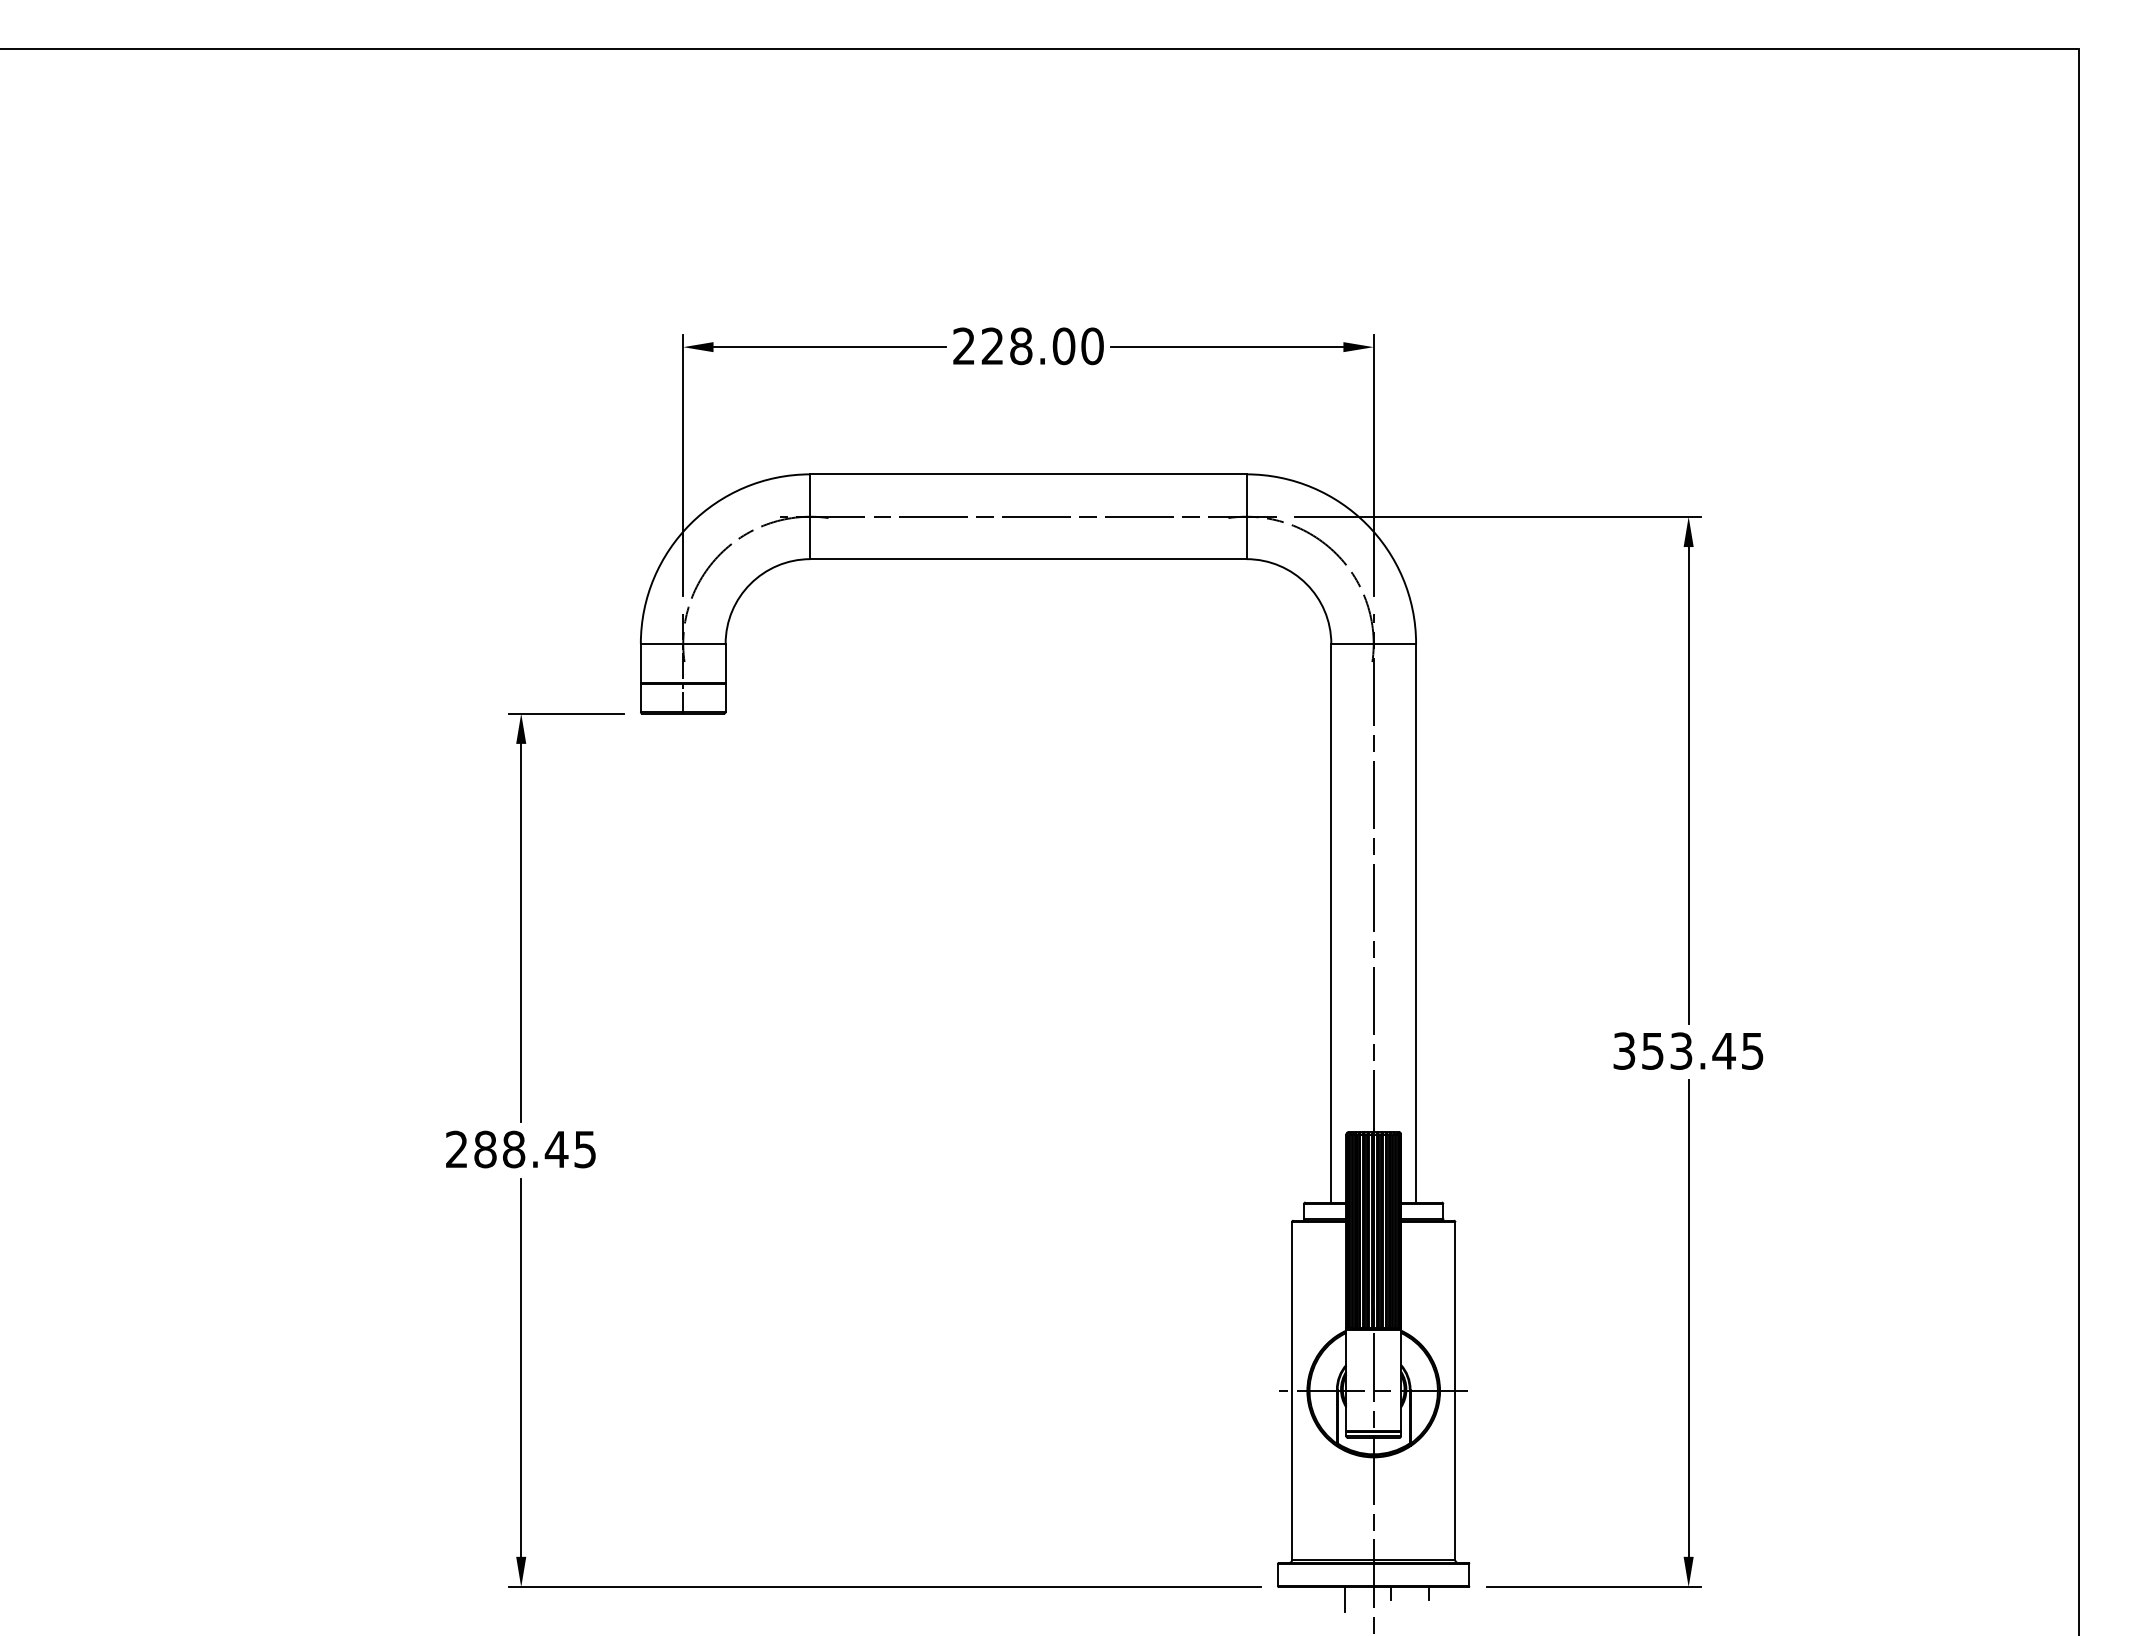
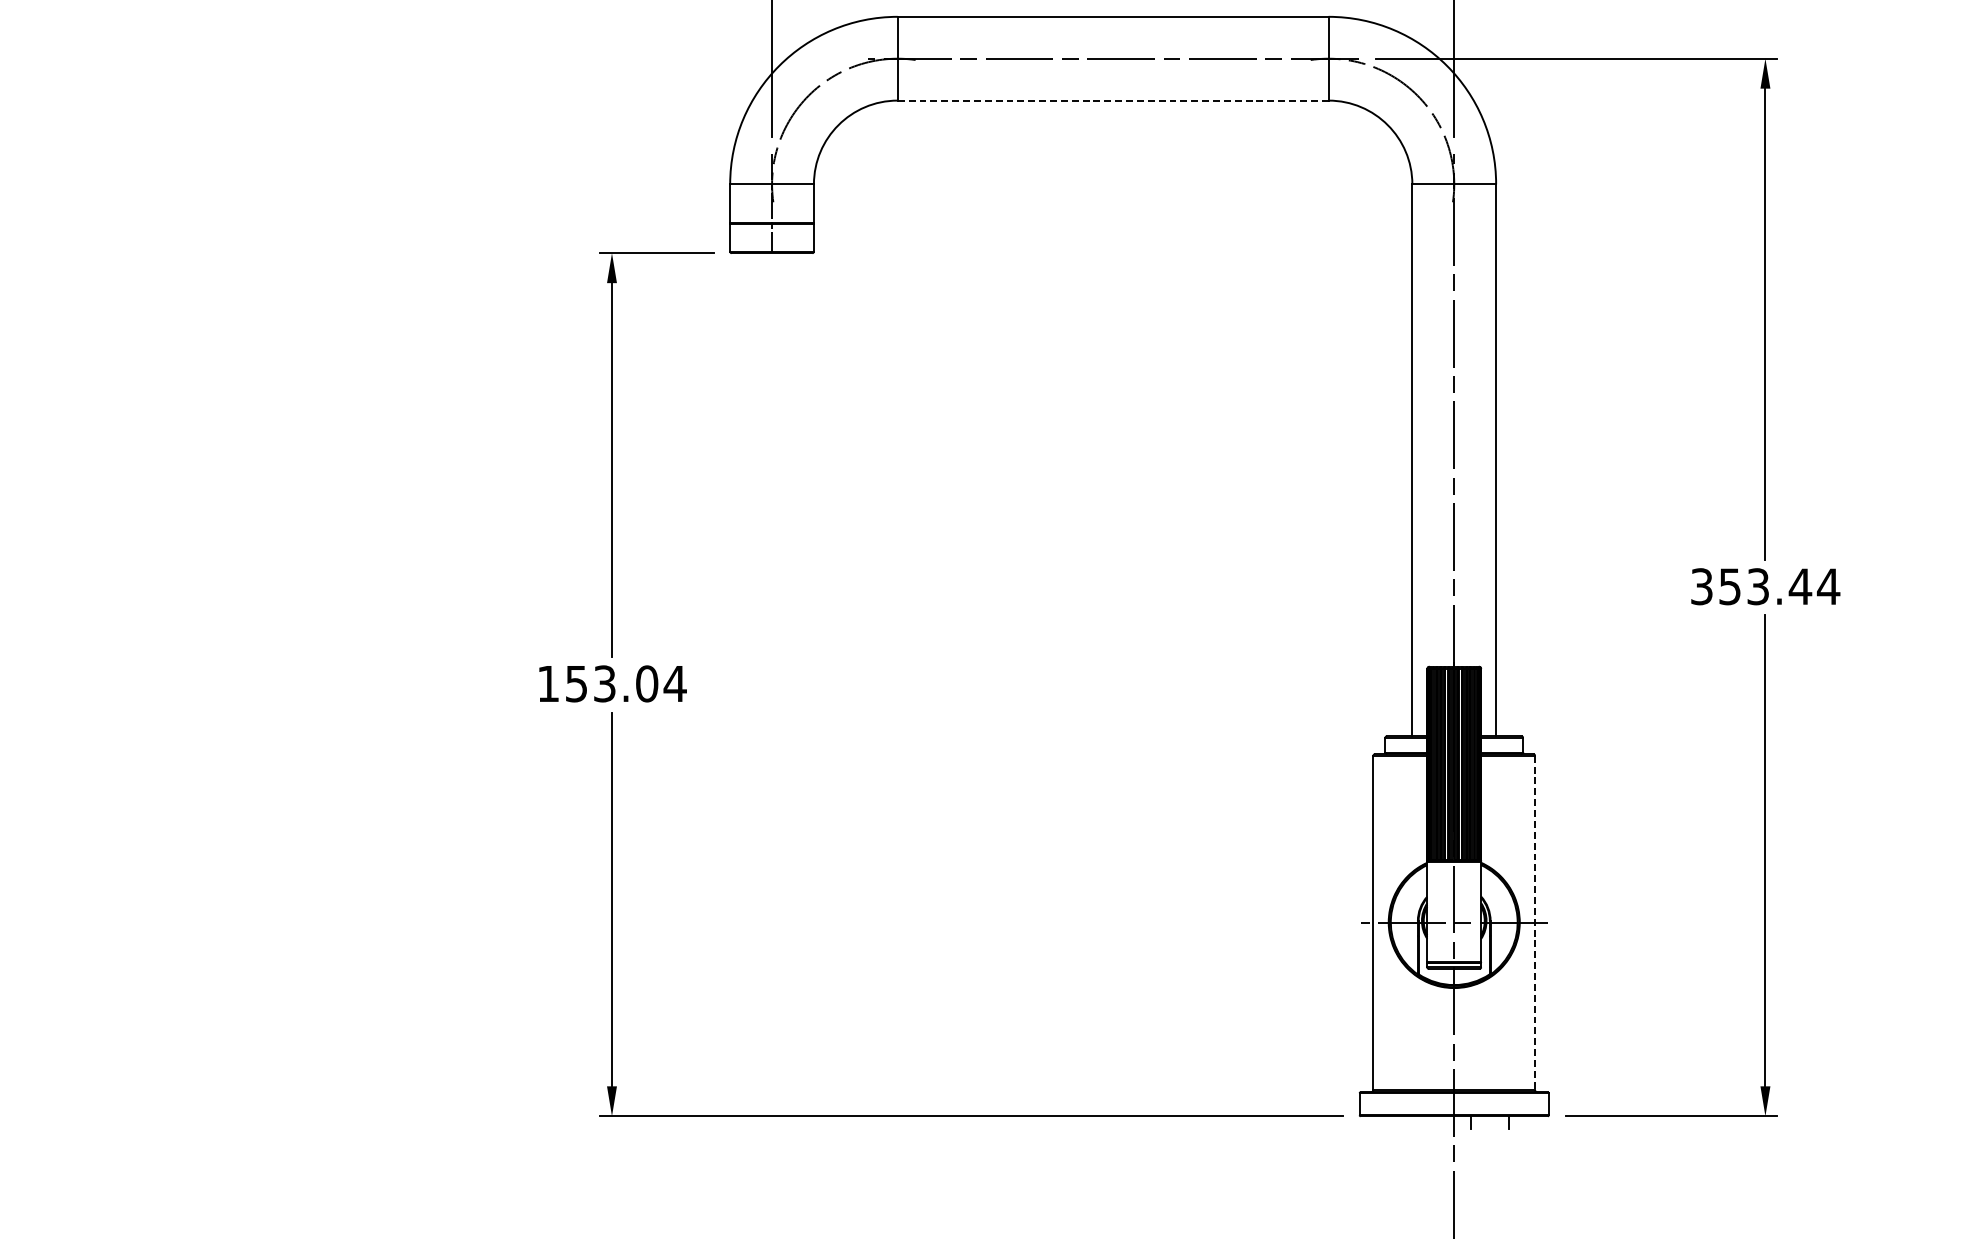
line: (1027, 559) -> (1112, 100), solid -> dashed
text: (1752, 1051) -> (1828, 587), 353.45 -> 353.44
text: (521, 1149) -> (612, 683), 288.45 -> 153.04
line: (1455, 1391) -> (1535, 922), solid -> dashed
line: (1345, 1599) -> (1426, 1128), removed

